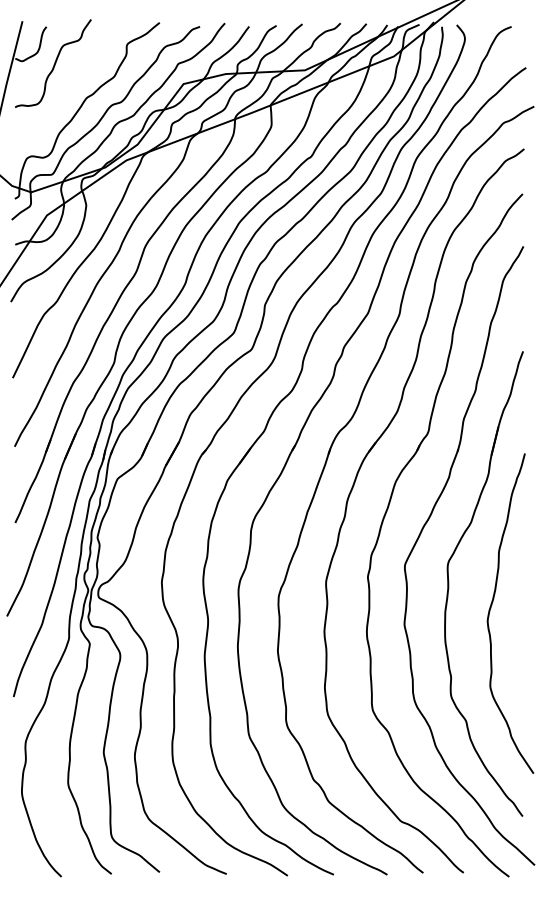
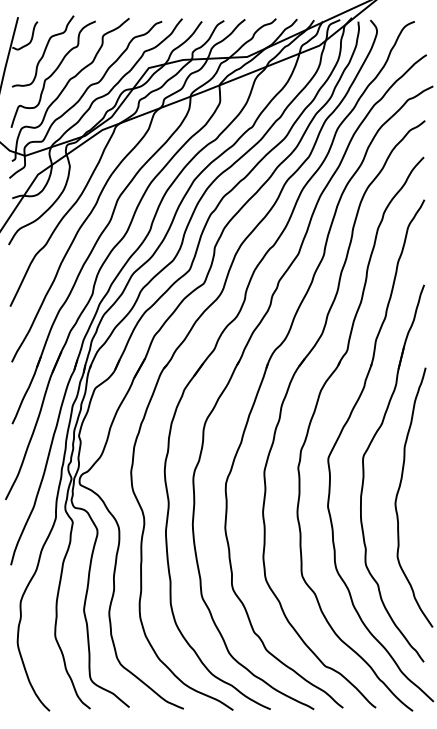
curve: (65, 91) -> (53, 74), added

